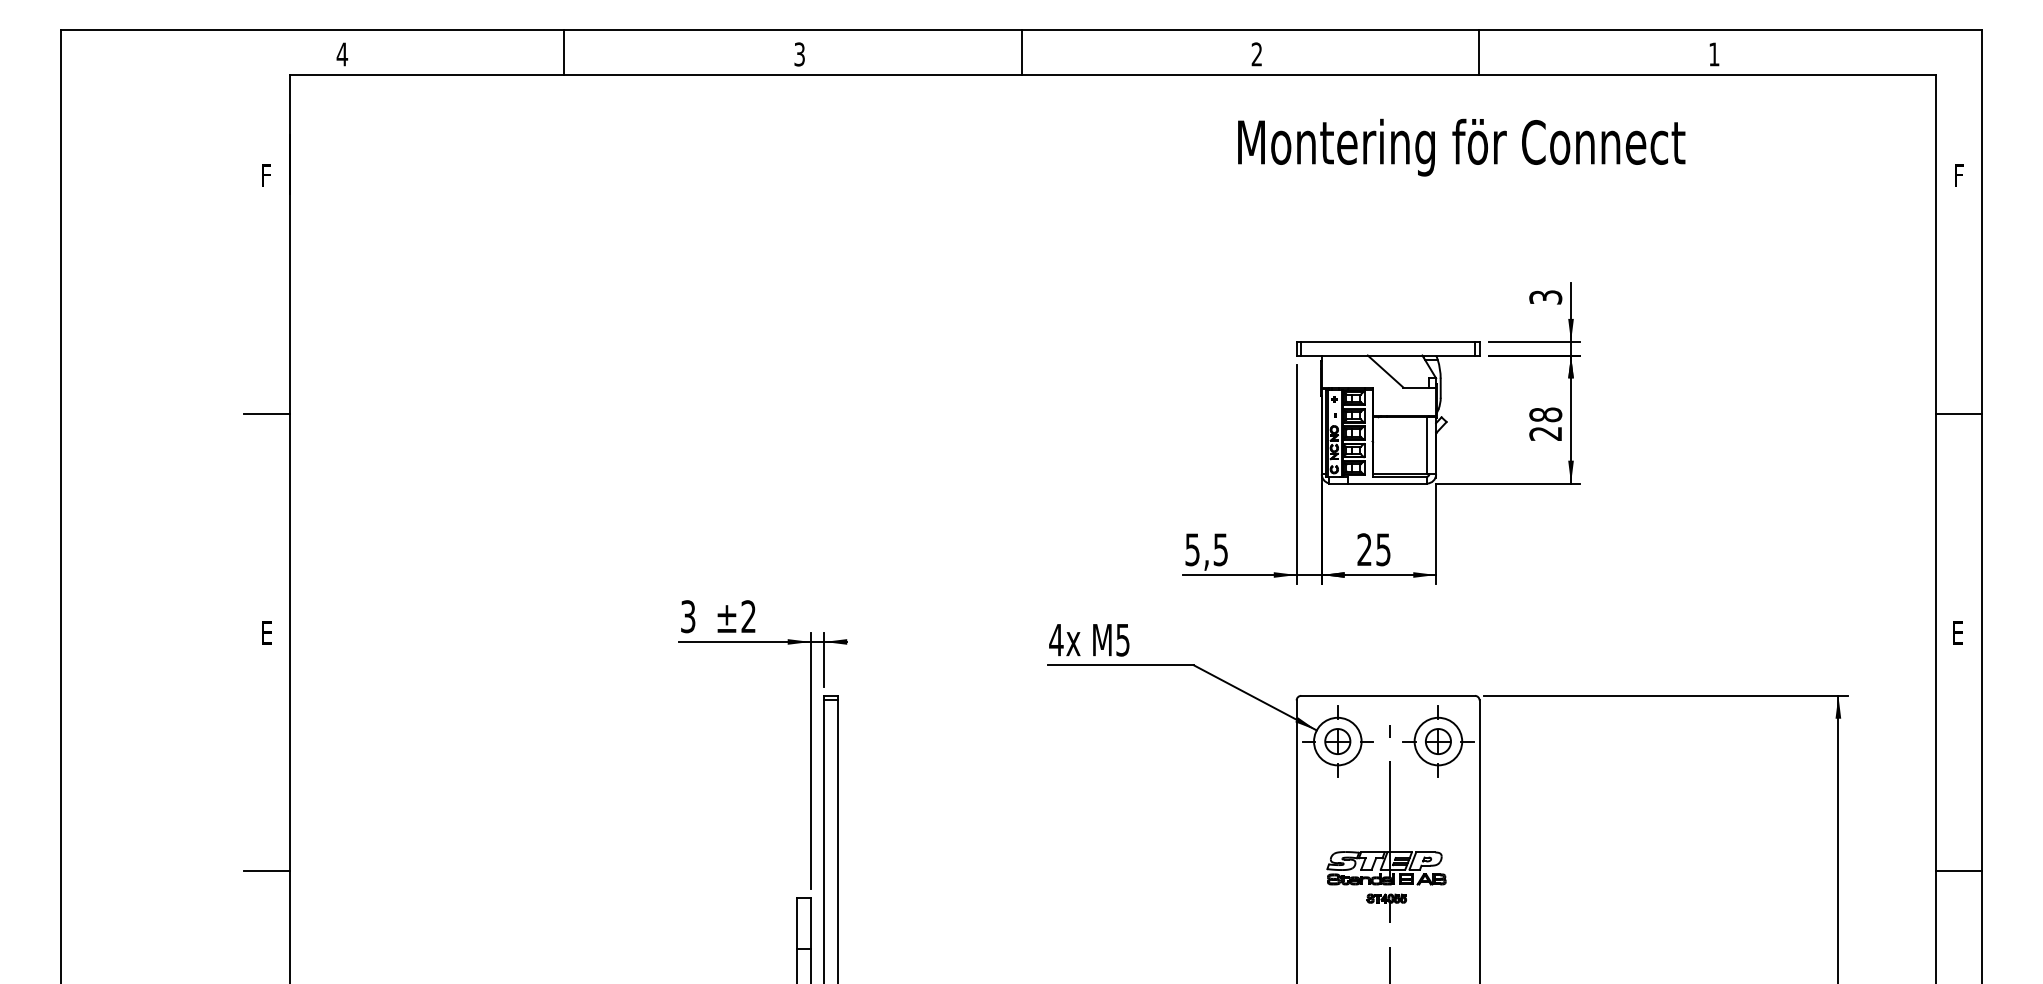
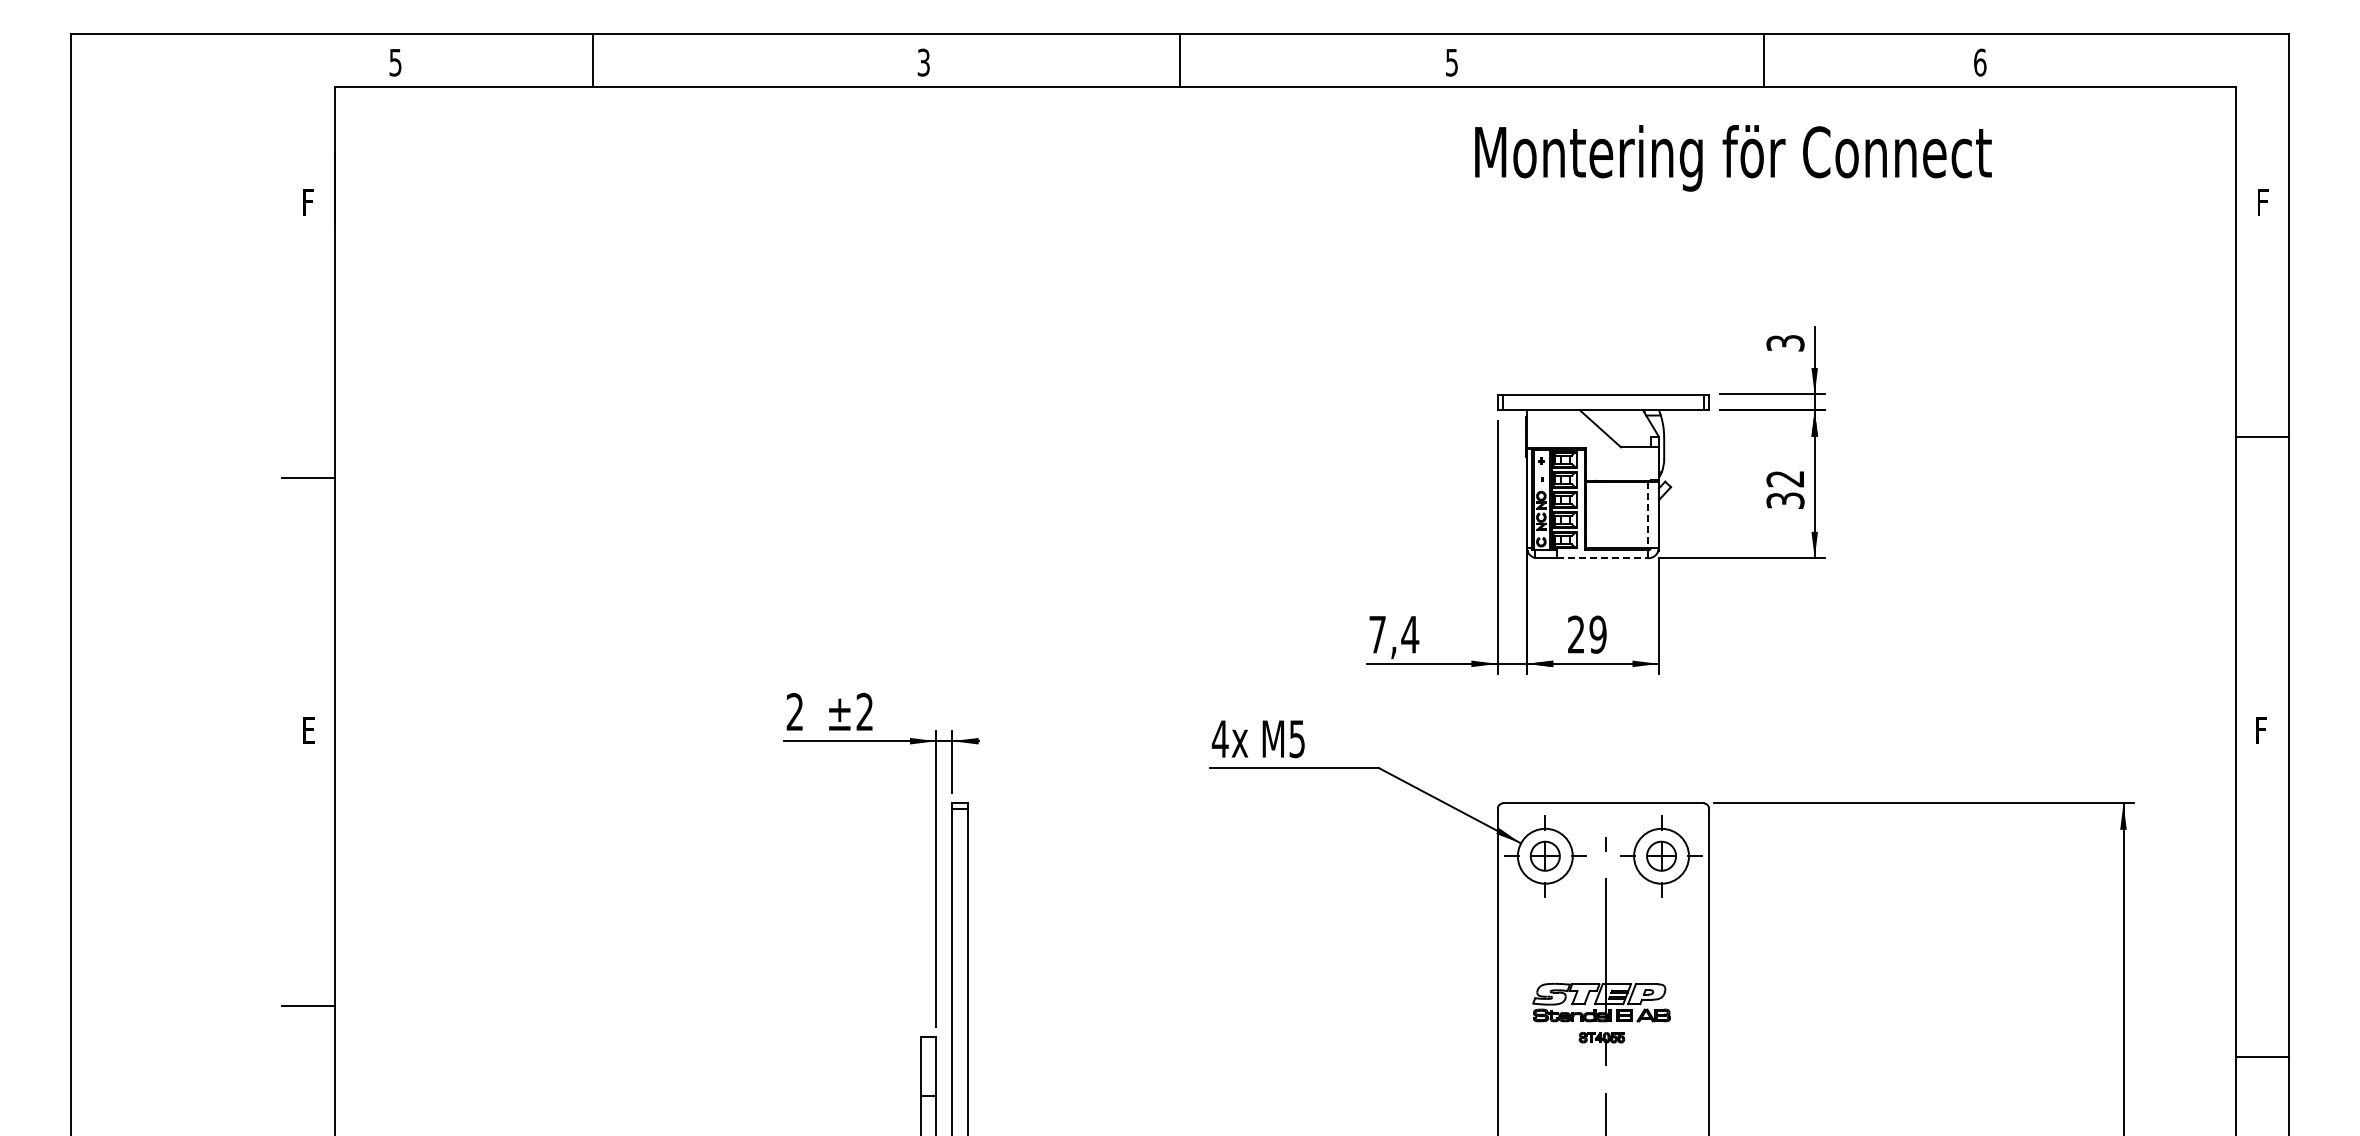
line: (563, 51) -> (592, 59), moved
line: (1479, 51) -> (1764, 59), moved
text: (342, 54) -> (395, 62), 4 -> 5
text: (1256, 54) -> (1451, 62), 2 -> 5
text: (1714, 54) -> (1980, 62), 1 -> 6
text: (1461, 147) -> (1733, 158), moved
line: (1958, 413) -> (2262, 436), moved
text: (1545, 424) -> (1785, 489), 28 -> 32
line: (1427, 446) -> (1648, 515), solid -> dashed
line: (1388, 483) -> (1603, 558), solid -> dashed
text: (1207, 549) -> (1394, 634), 5,5 -> 7,4
text: (1382, 549) -> (1597, 634), 25 -> 29
text: (687, 617) -> (794, 712), 3 -> 2
text: (1959, 632) -> (2263, 730), E -> F
line: (1958, 870) -> (2262, 1056), moved

